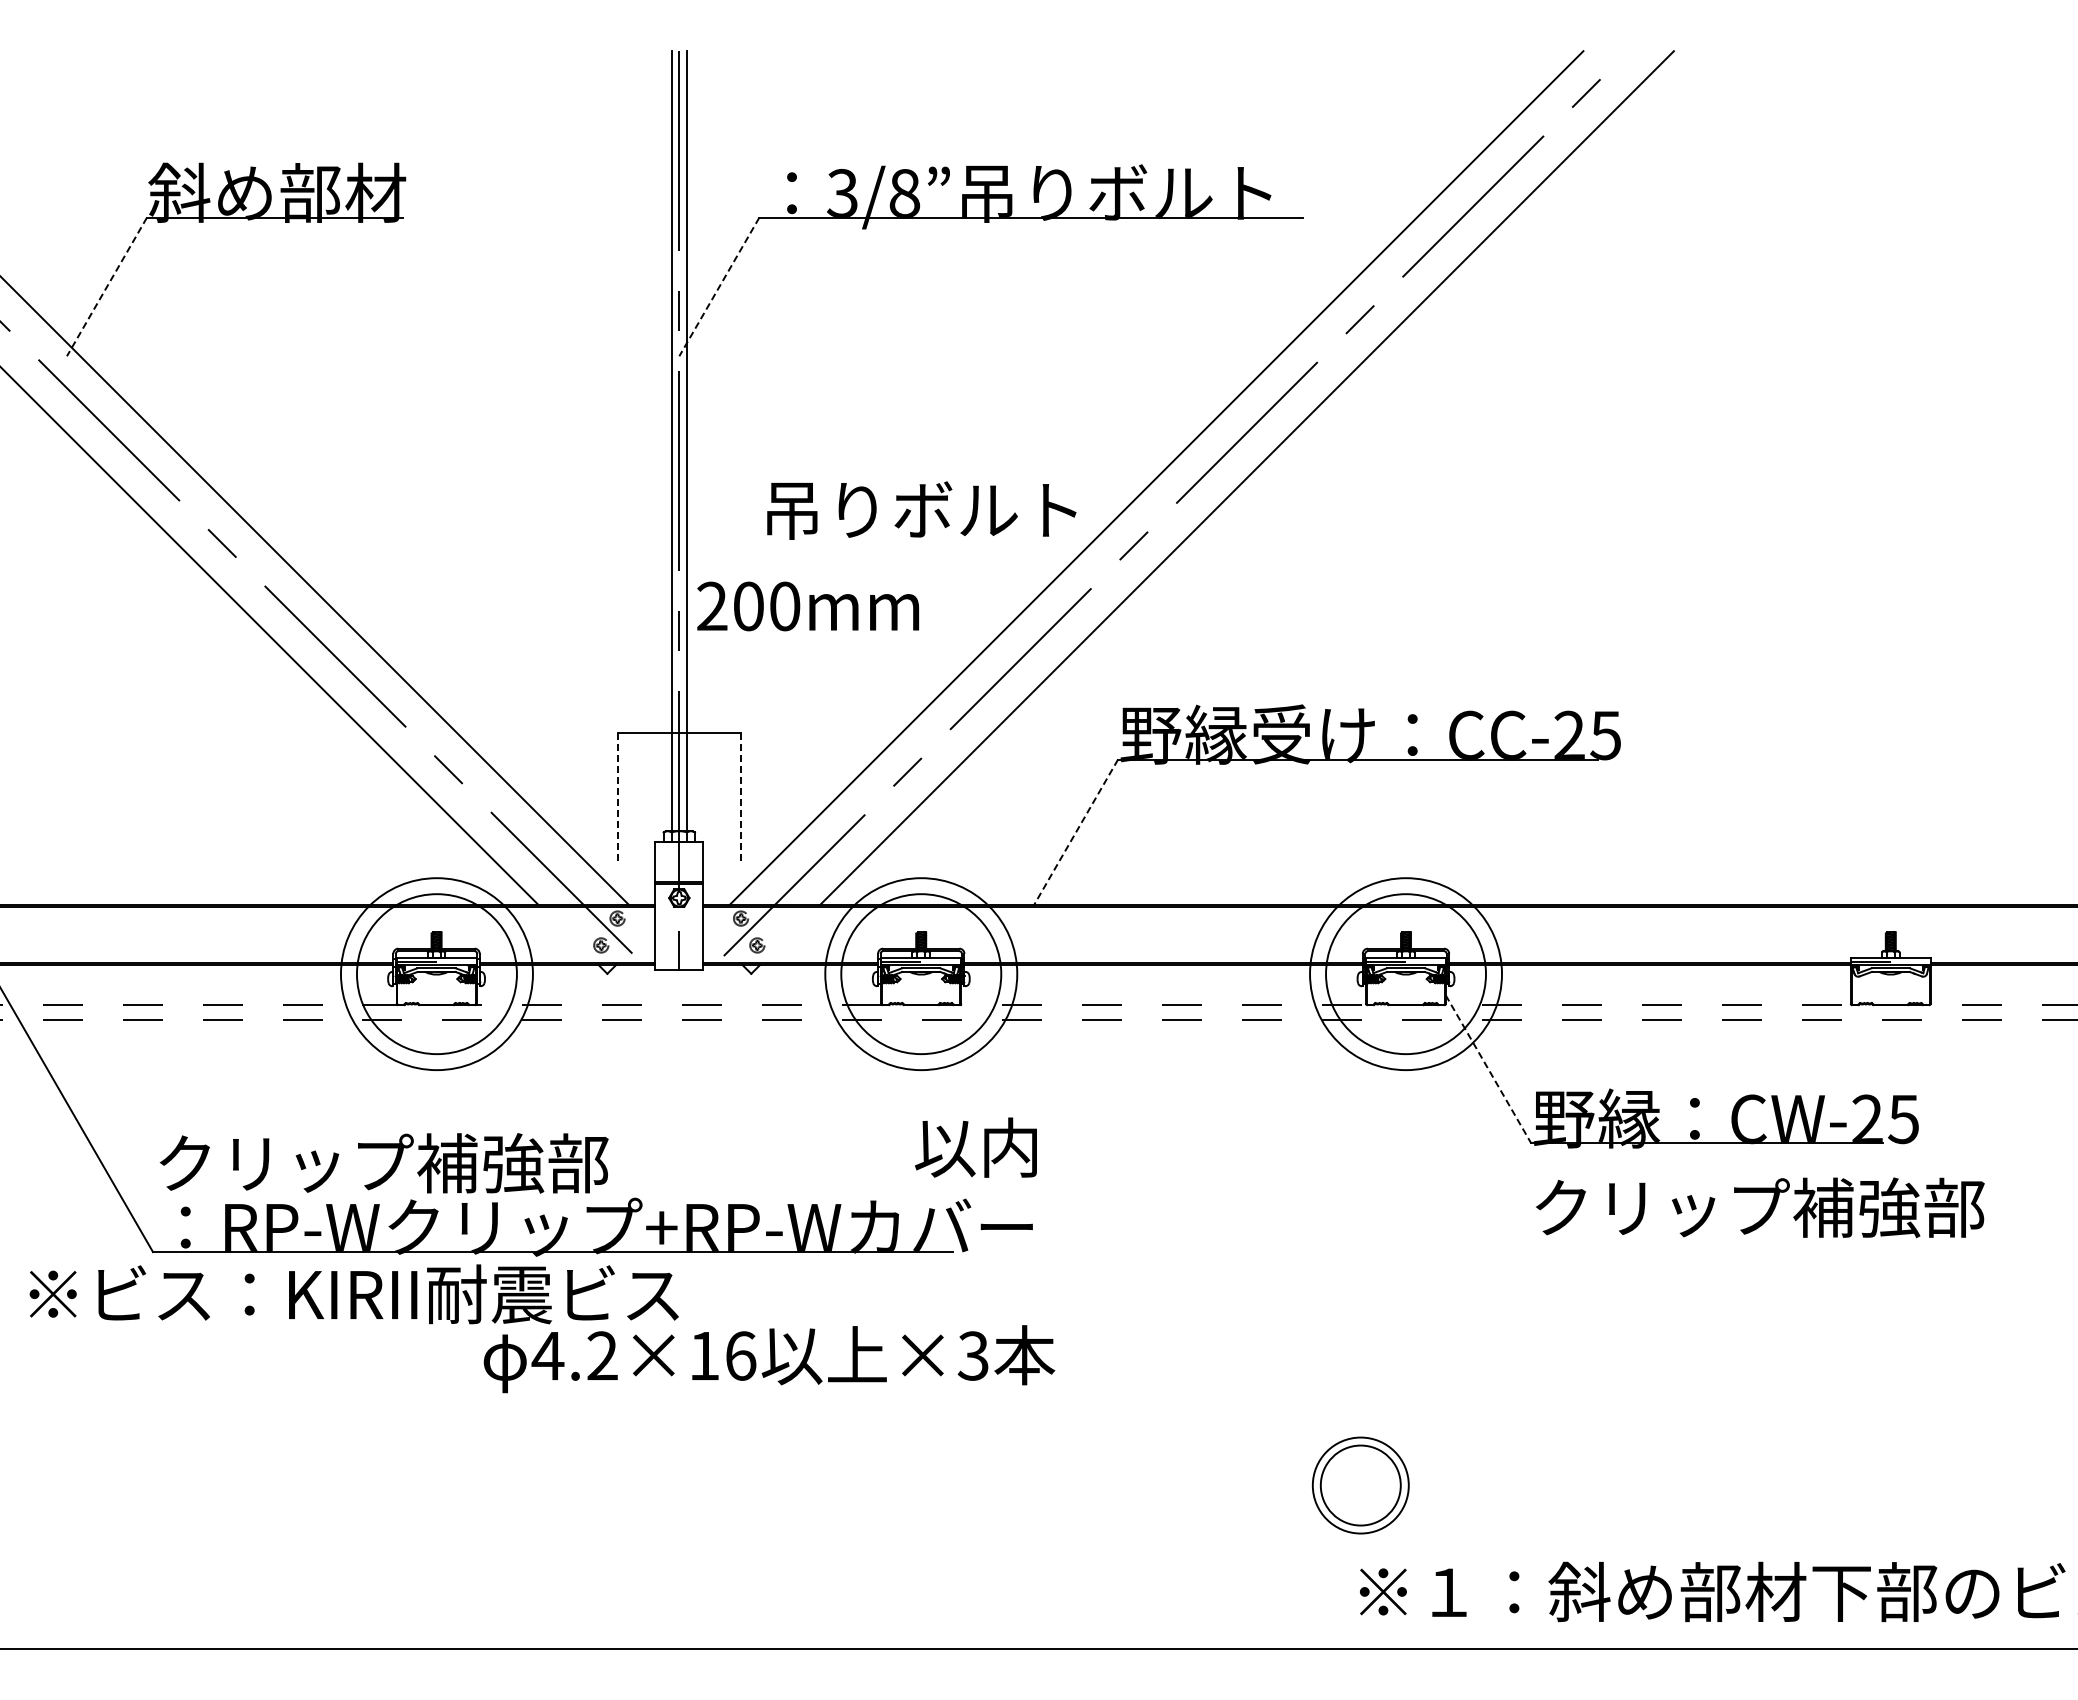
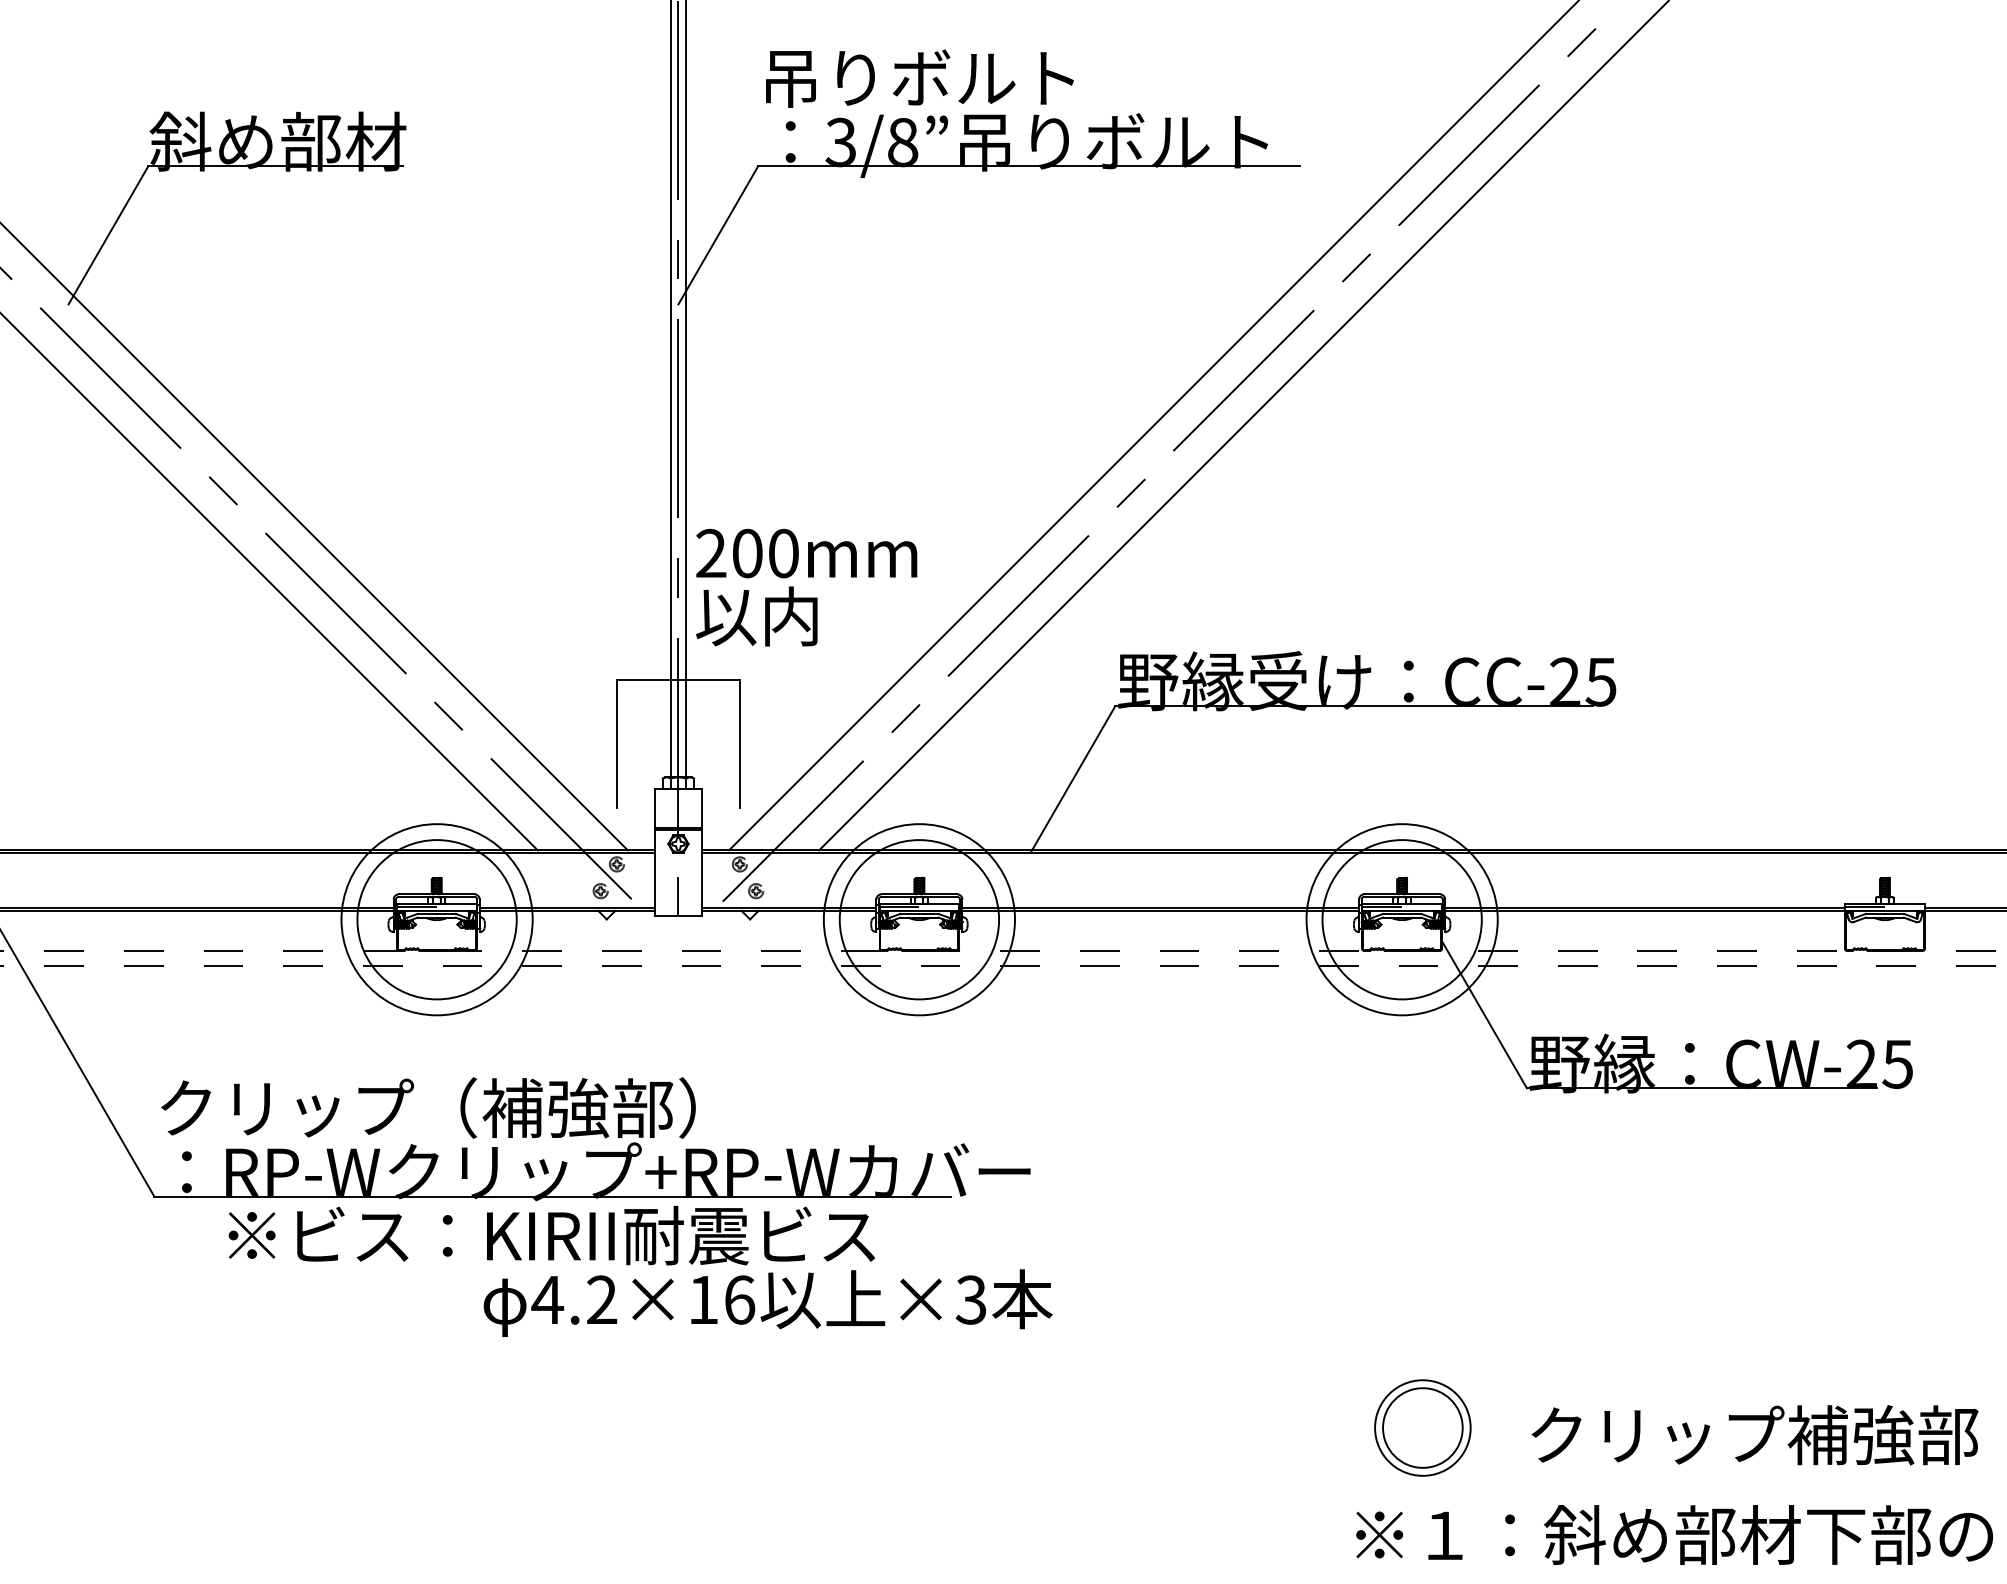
line: (106, 287) -> (107, 235), dashed -> solid
line: (719, 287) -> (718, 235), dashed -> solid
text: (921, 510) -> (919, 78), moved
line: (617, 798) -> (616, 744), dashed -> solid
line: (741, 798) -> (740, 744), dashed -> solid
line: (1075, 832) -> (1073, 778), dashed -> solid
line: (1488, 1069) -> (1484, 1014), dashed -> solid
text: (975, 1147) -> (756, 616), moved
text: (556, 1163) -> (556, 1108), クリップ補強部 -> クリップ（補強部）
text: (1760, 1207) -> (1755, 1434), moved
text: (353, 1294) -> (551, 1235), moved
part: (1360, 1485) -> (1422, 1427), moved

